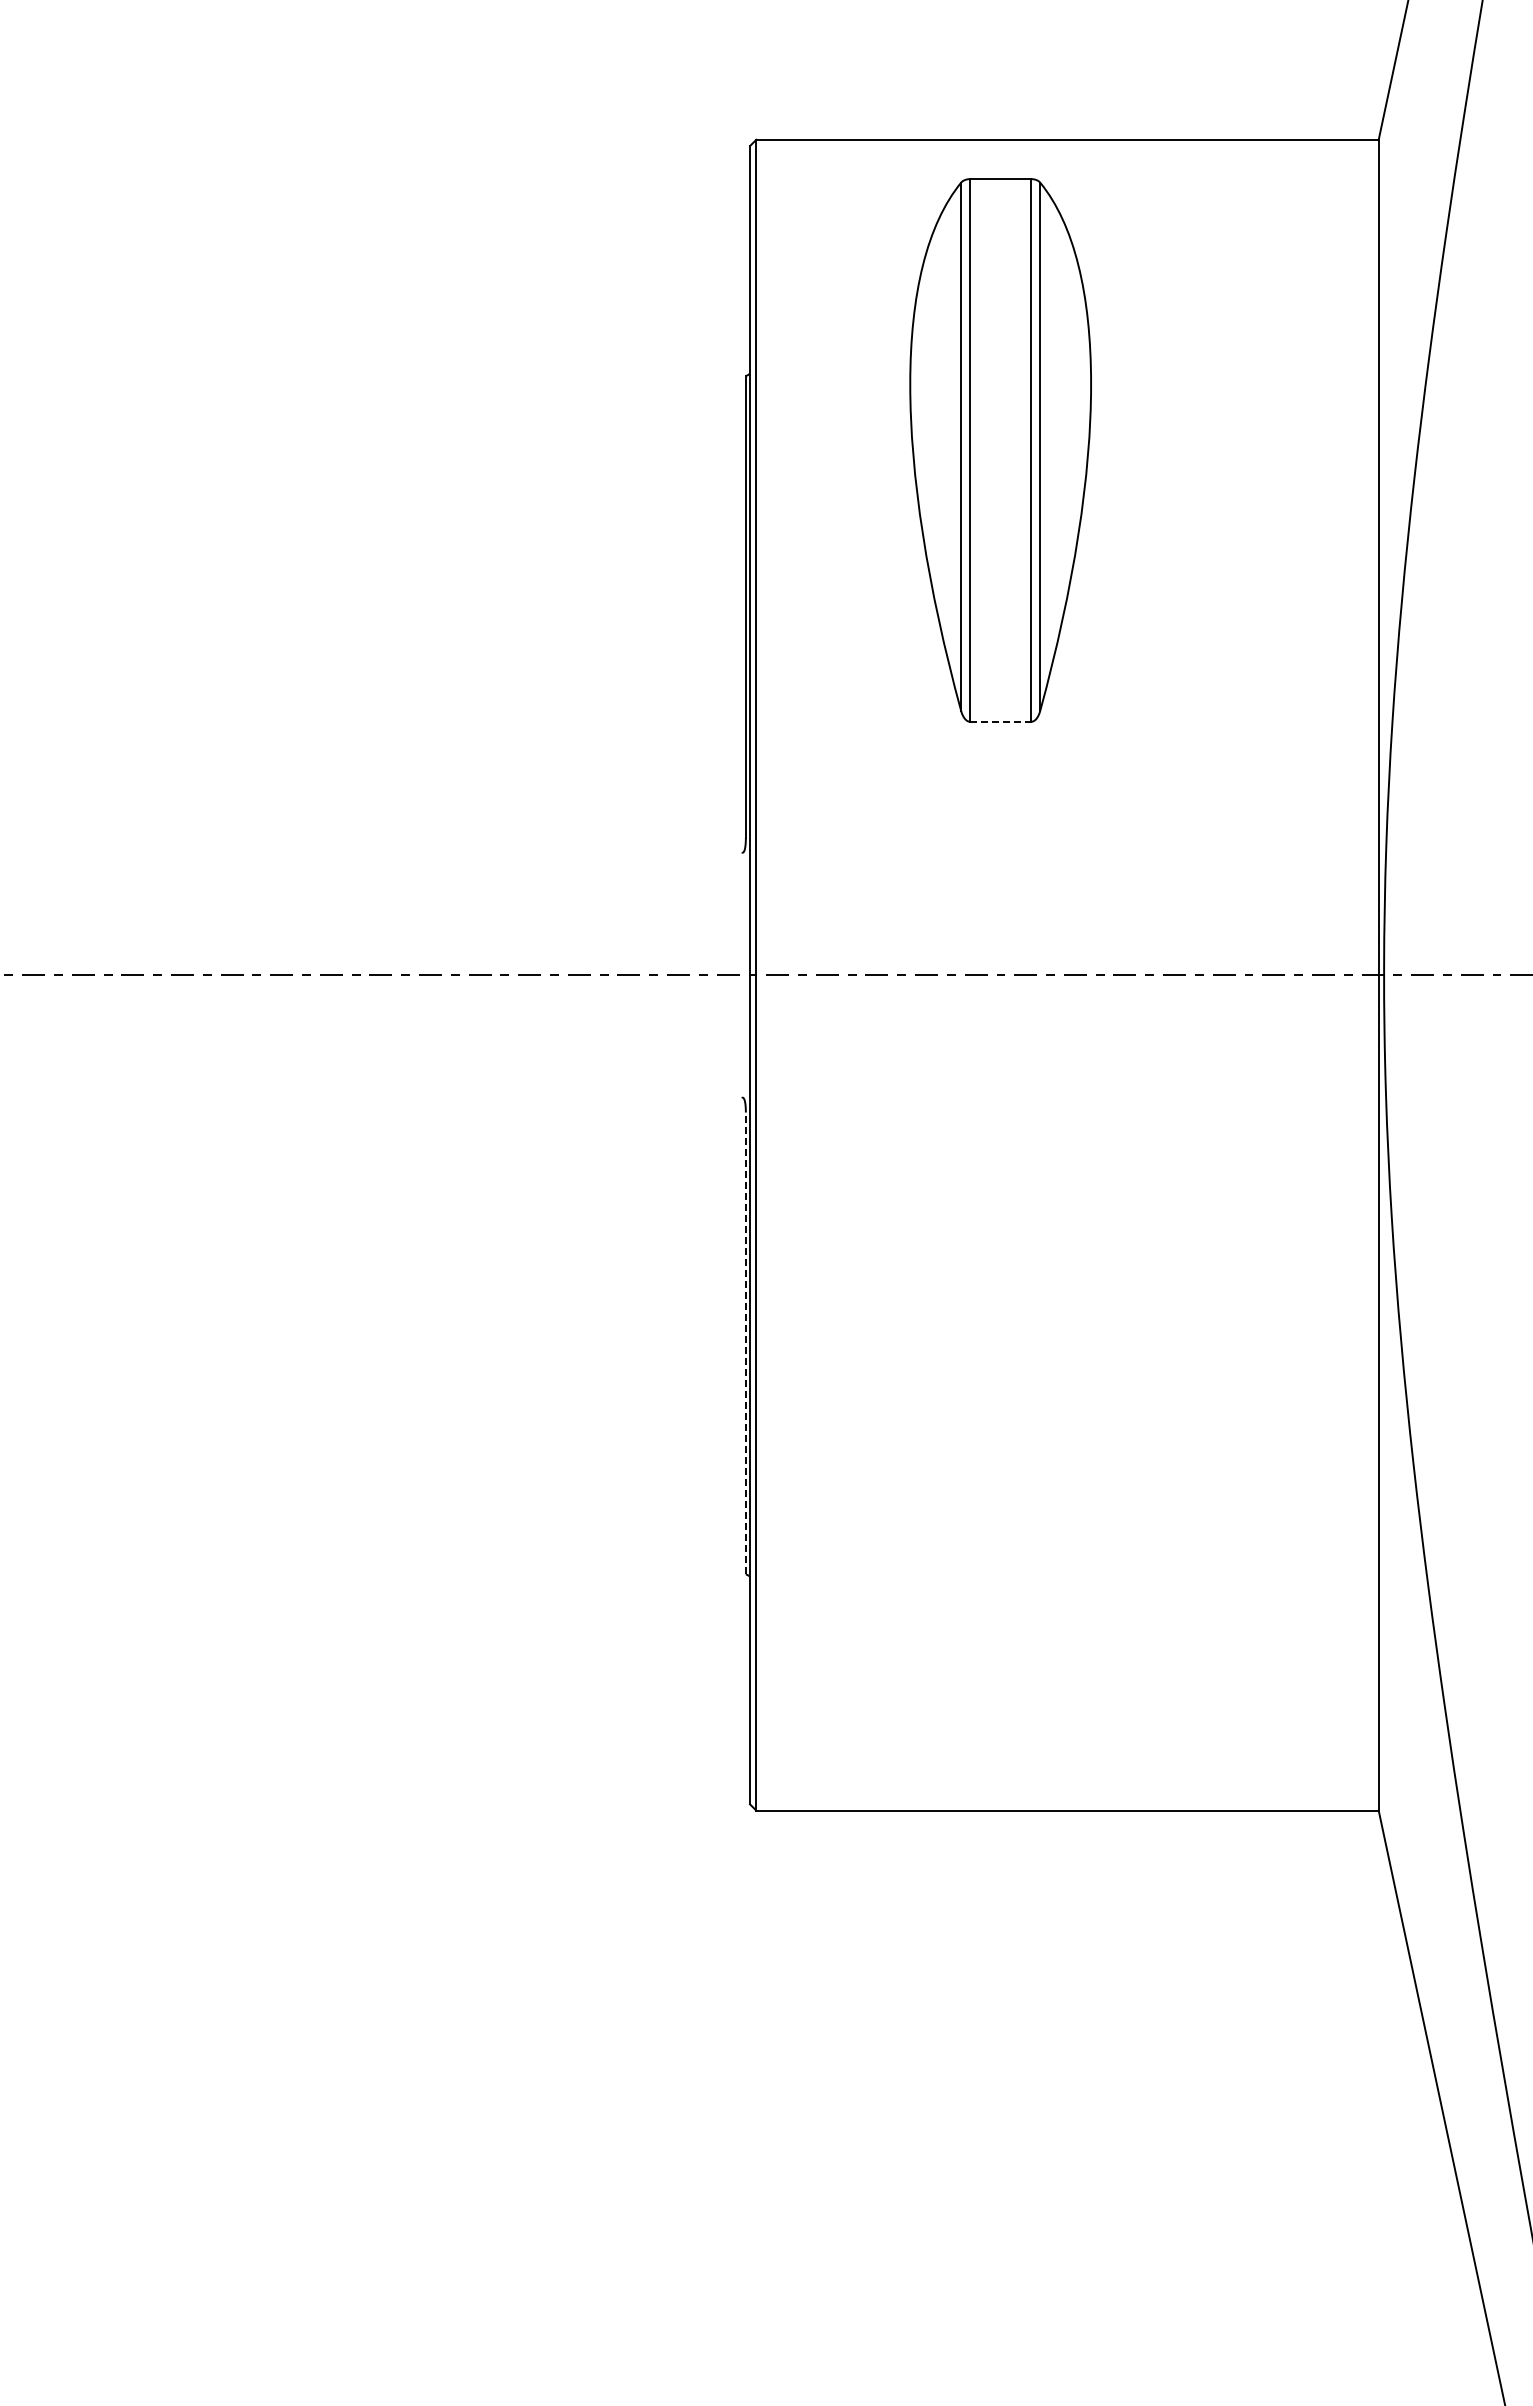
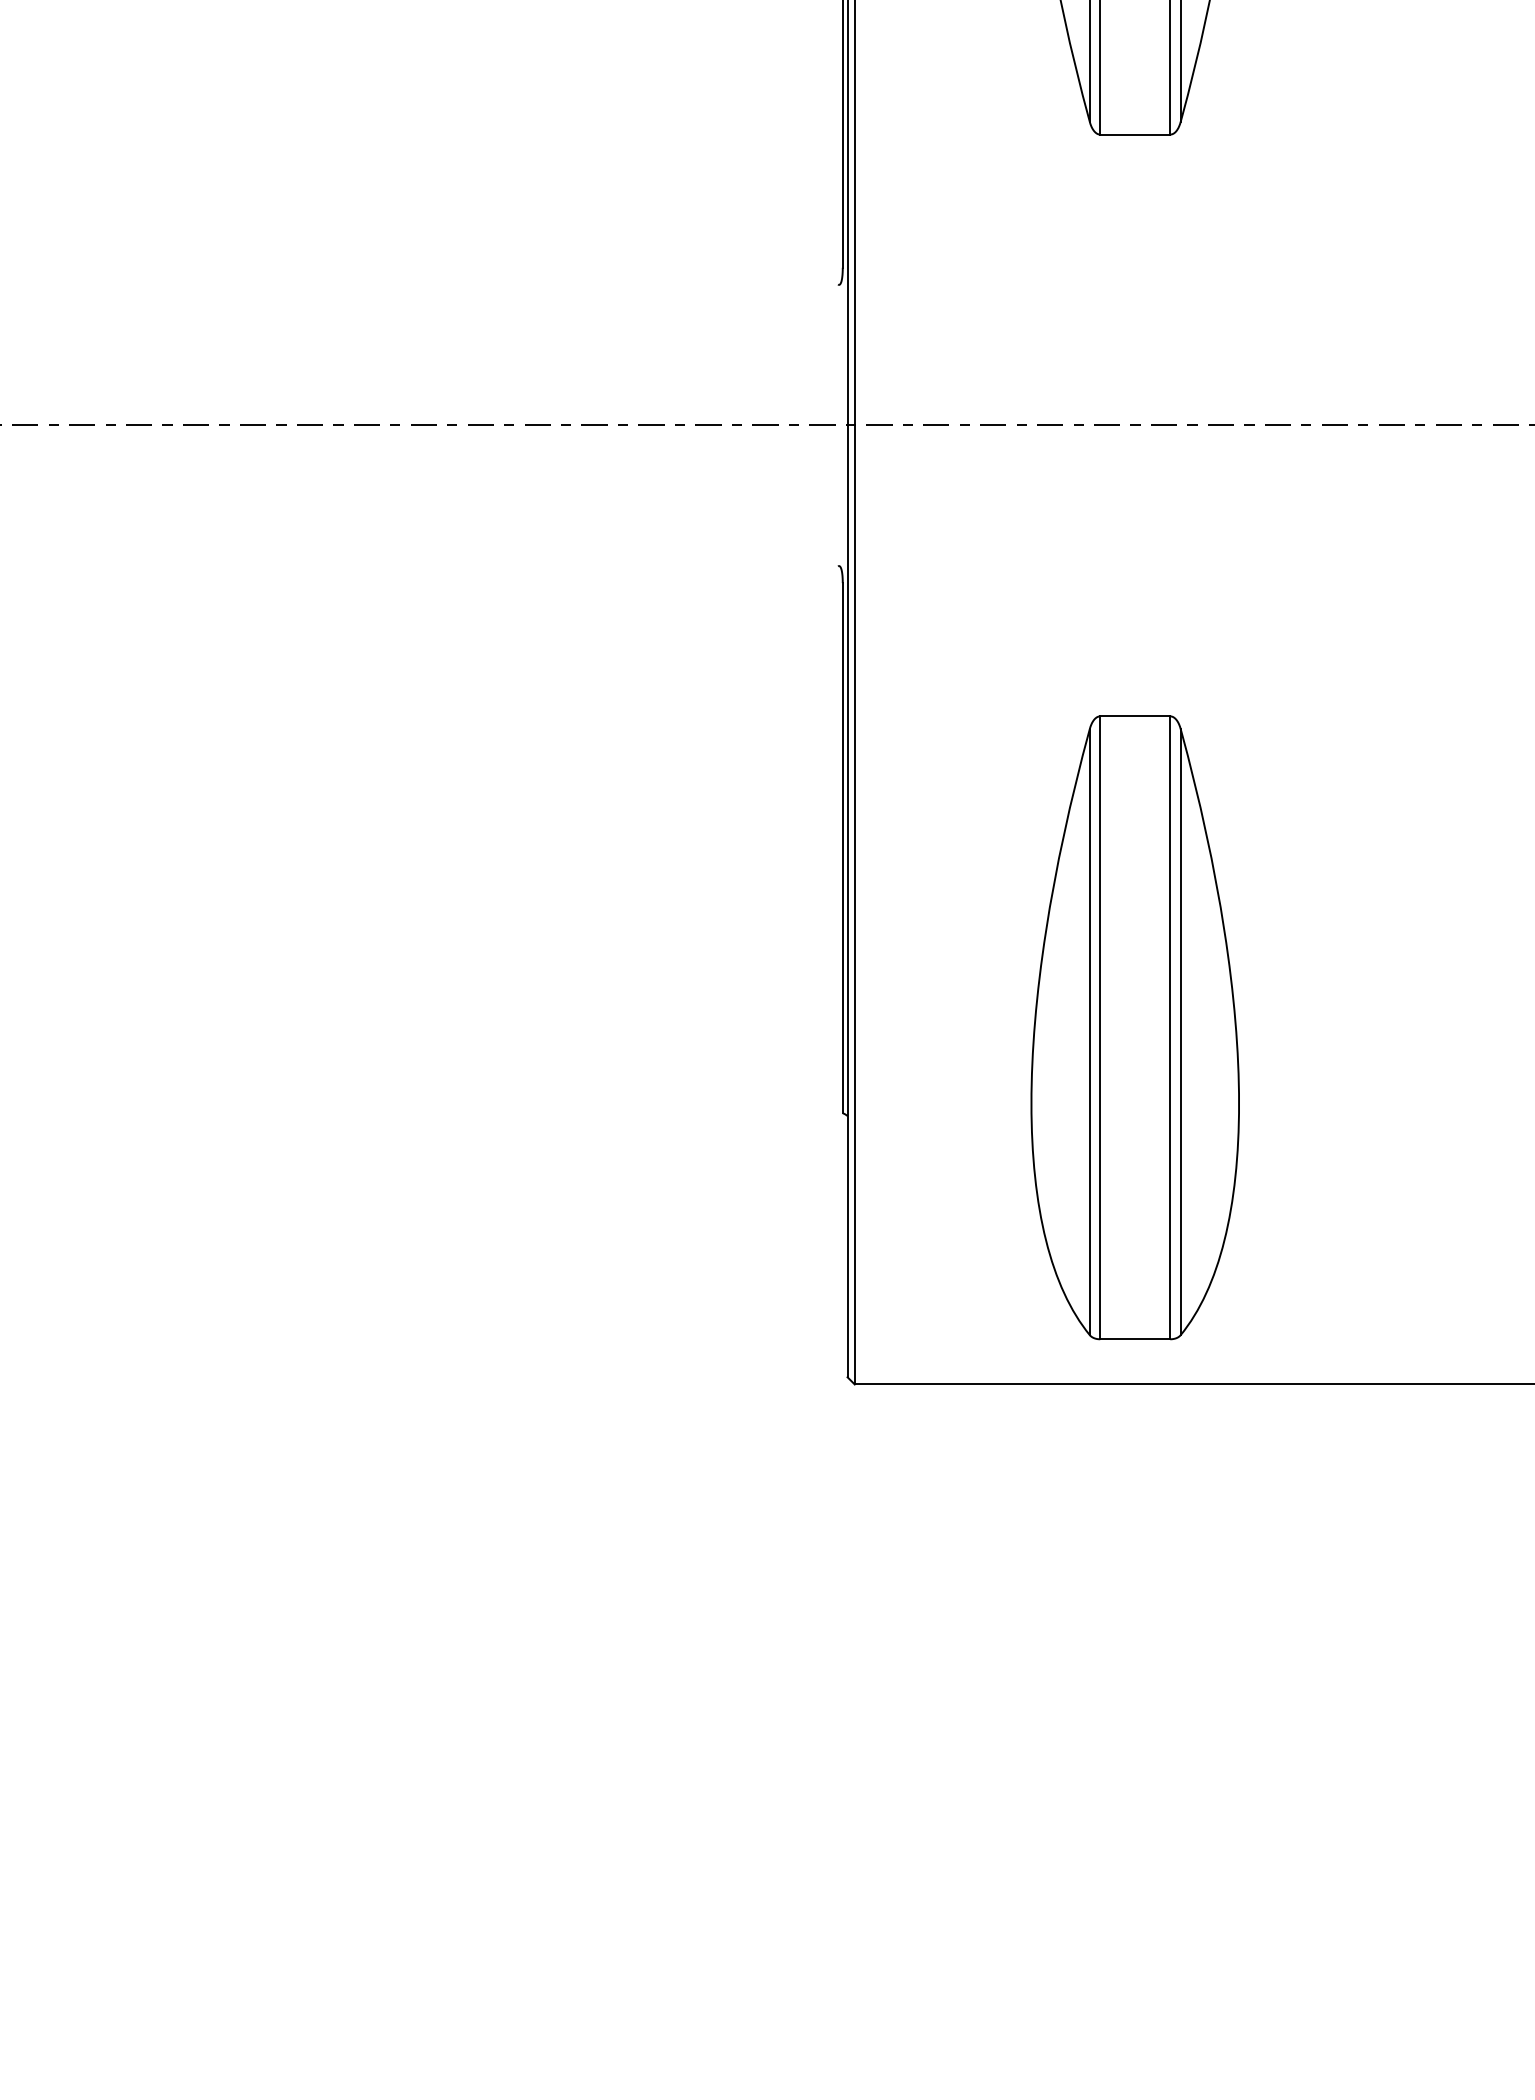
line: (1000, 721) -> (1135, 134), dashed -> solid
line: (745, 1343) -> (842, 848), dashed -> solid
part: (1000, 1499) -> (1135, 1027), added

